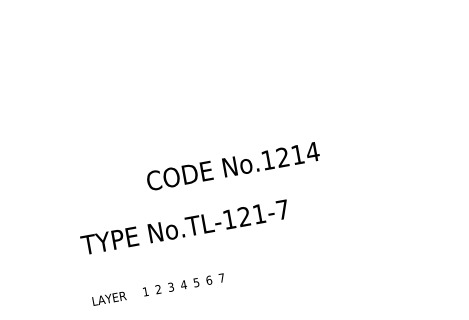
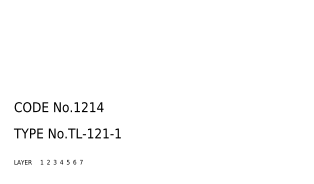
text: (232, 167) -> (58, 107), moved
text: (281, 210) -> (117, 133), No.TL-121-7 -> No.TL-121-1

